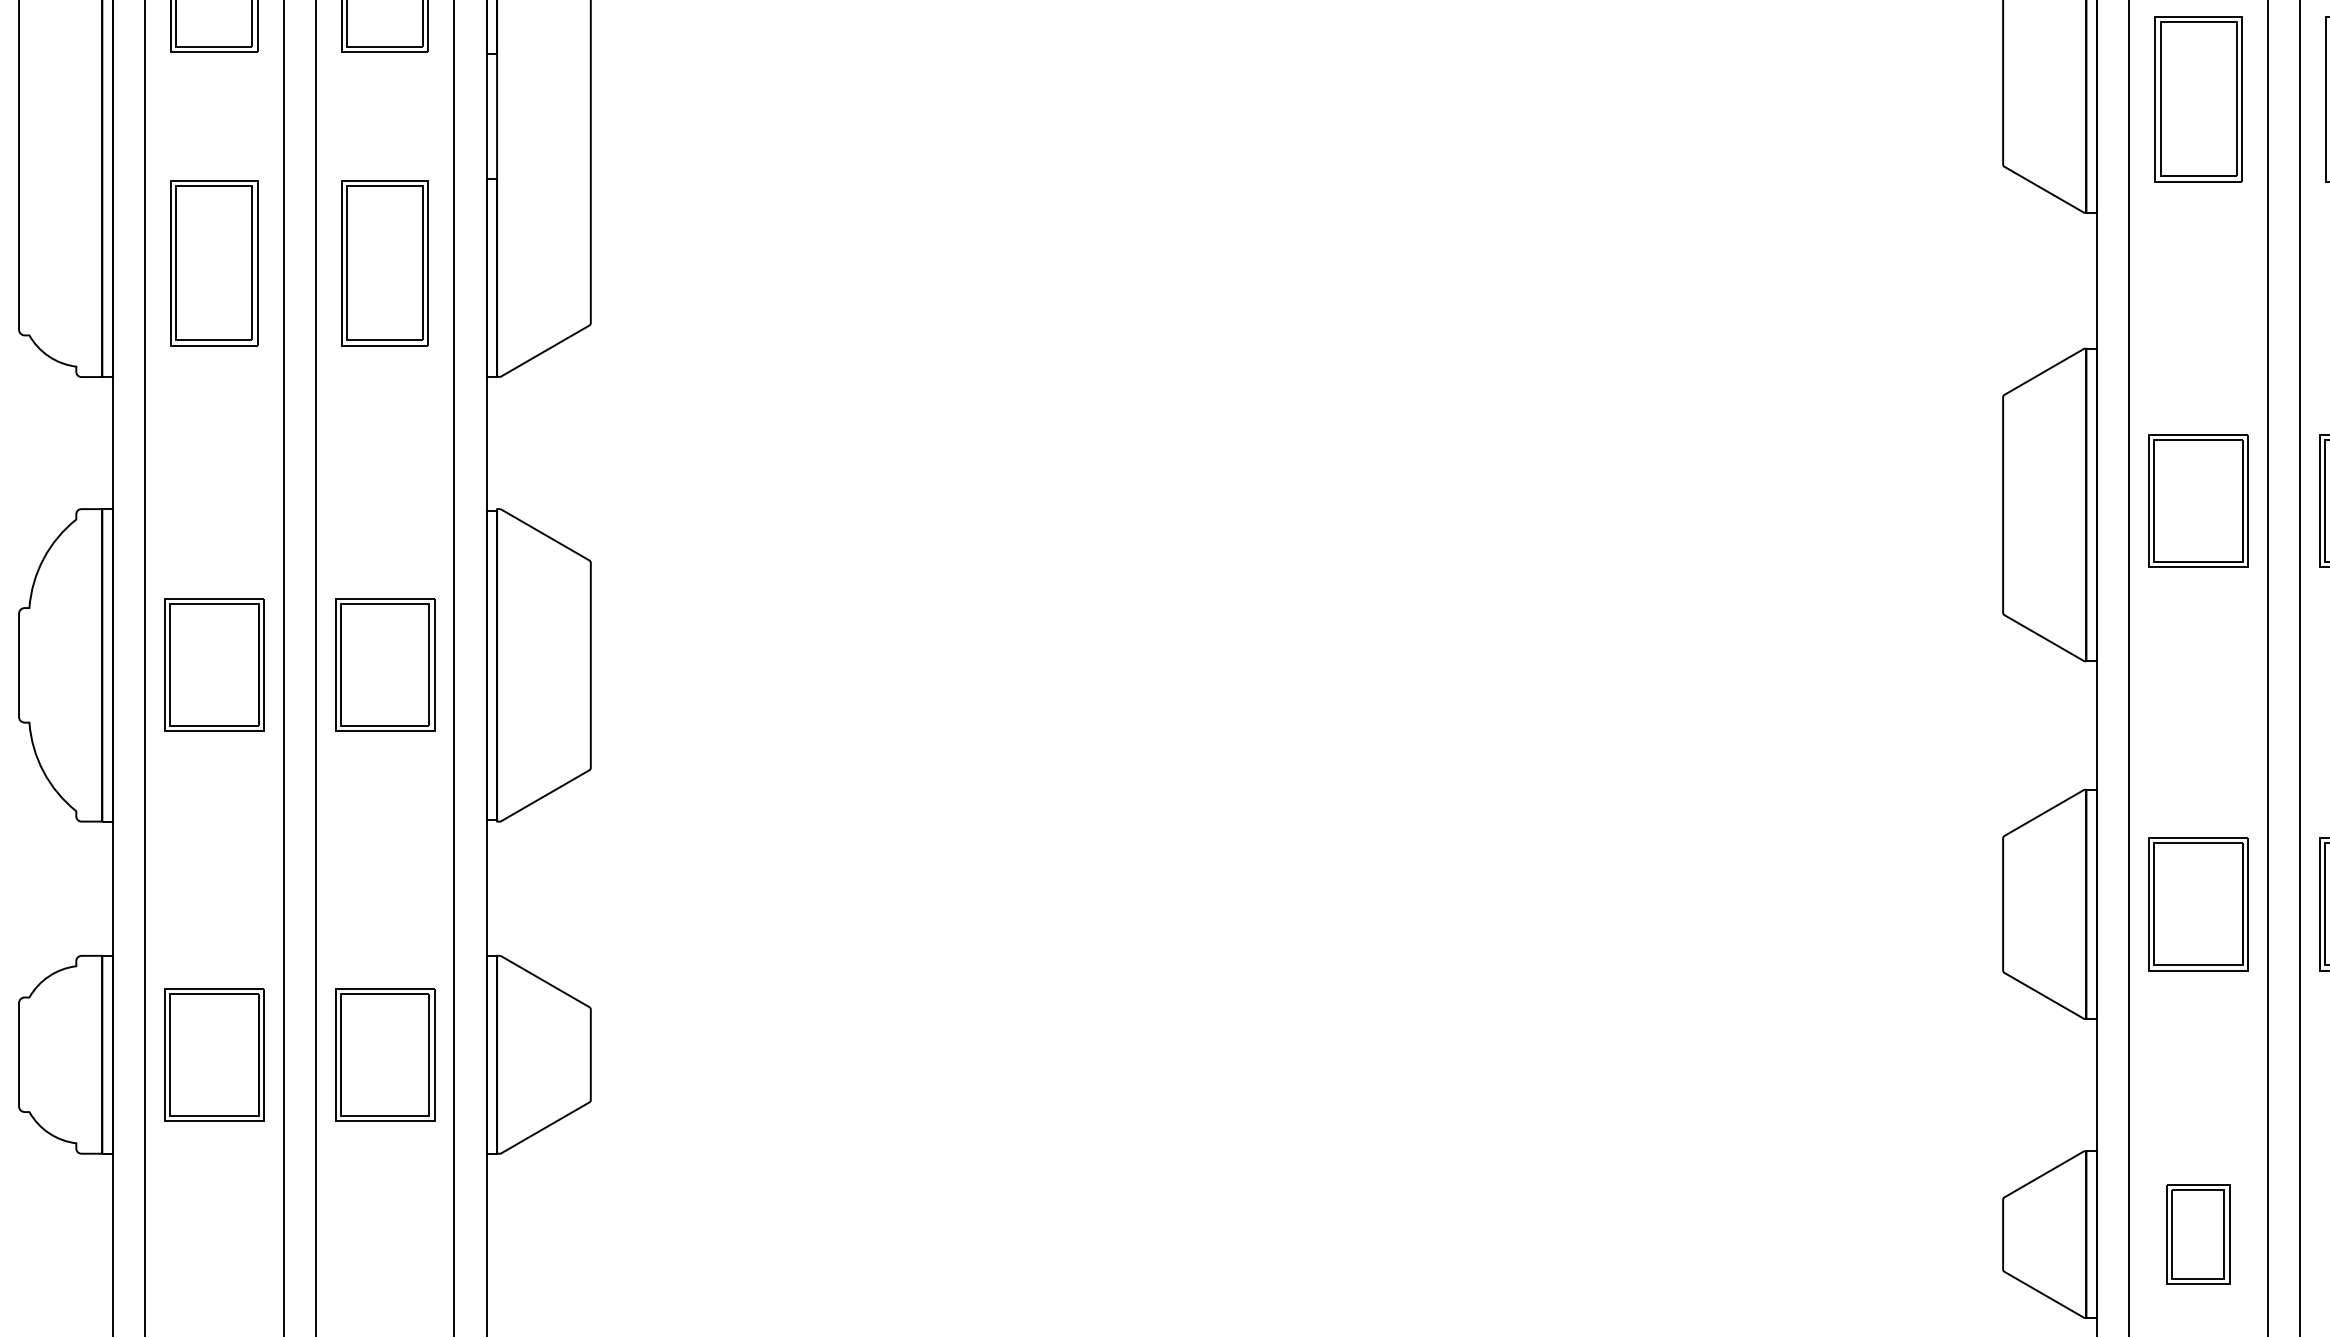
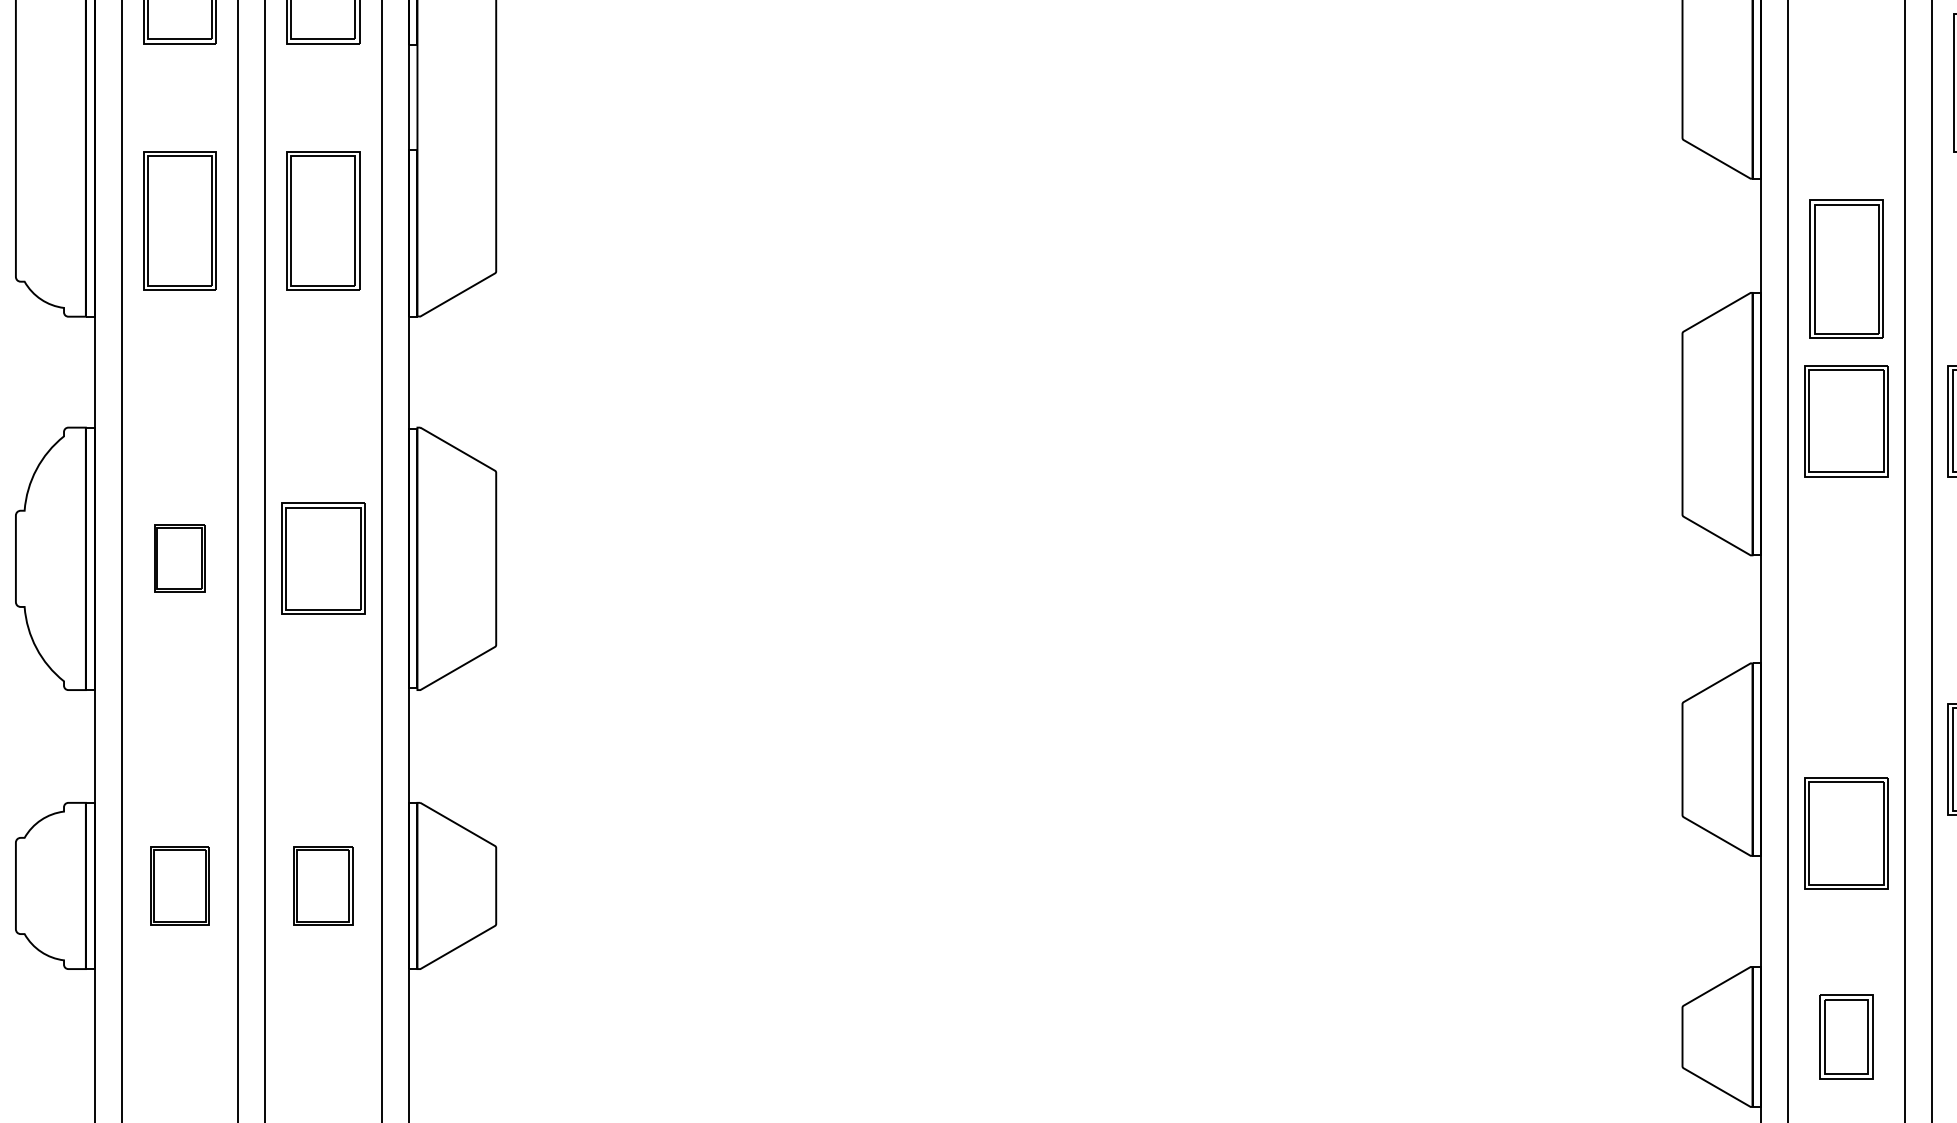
part: (2198, 98) -> (1846, 268), moved
part: (213, 664) -> (179, 558), size x0.6
part: (2198, 904) -> (1846, 833), moved
part: (213, 1054) -> (179, 885), size x0.7
part: (385, 1054) -> (323, 885), size x0.7

